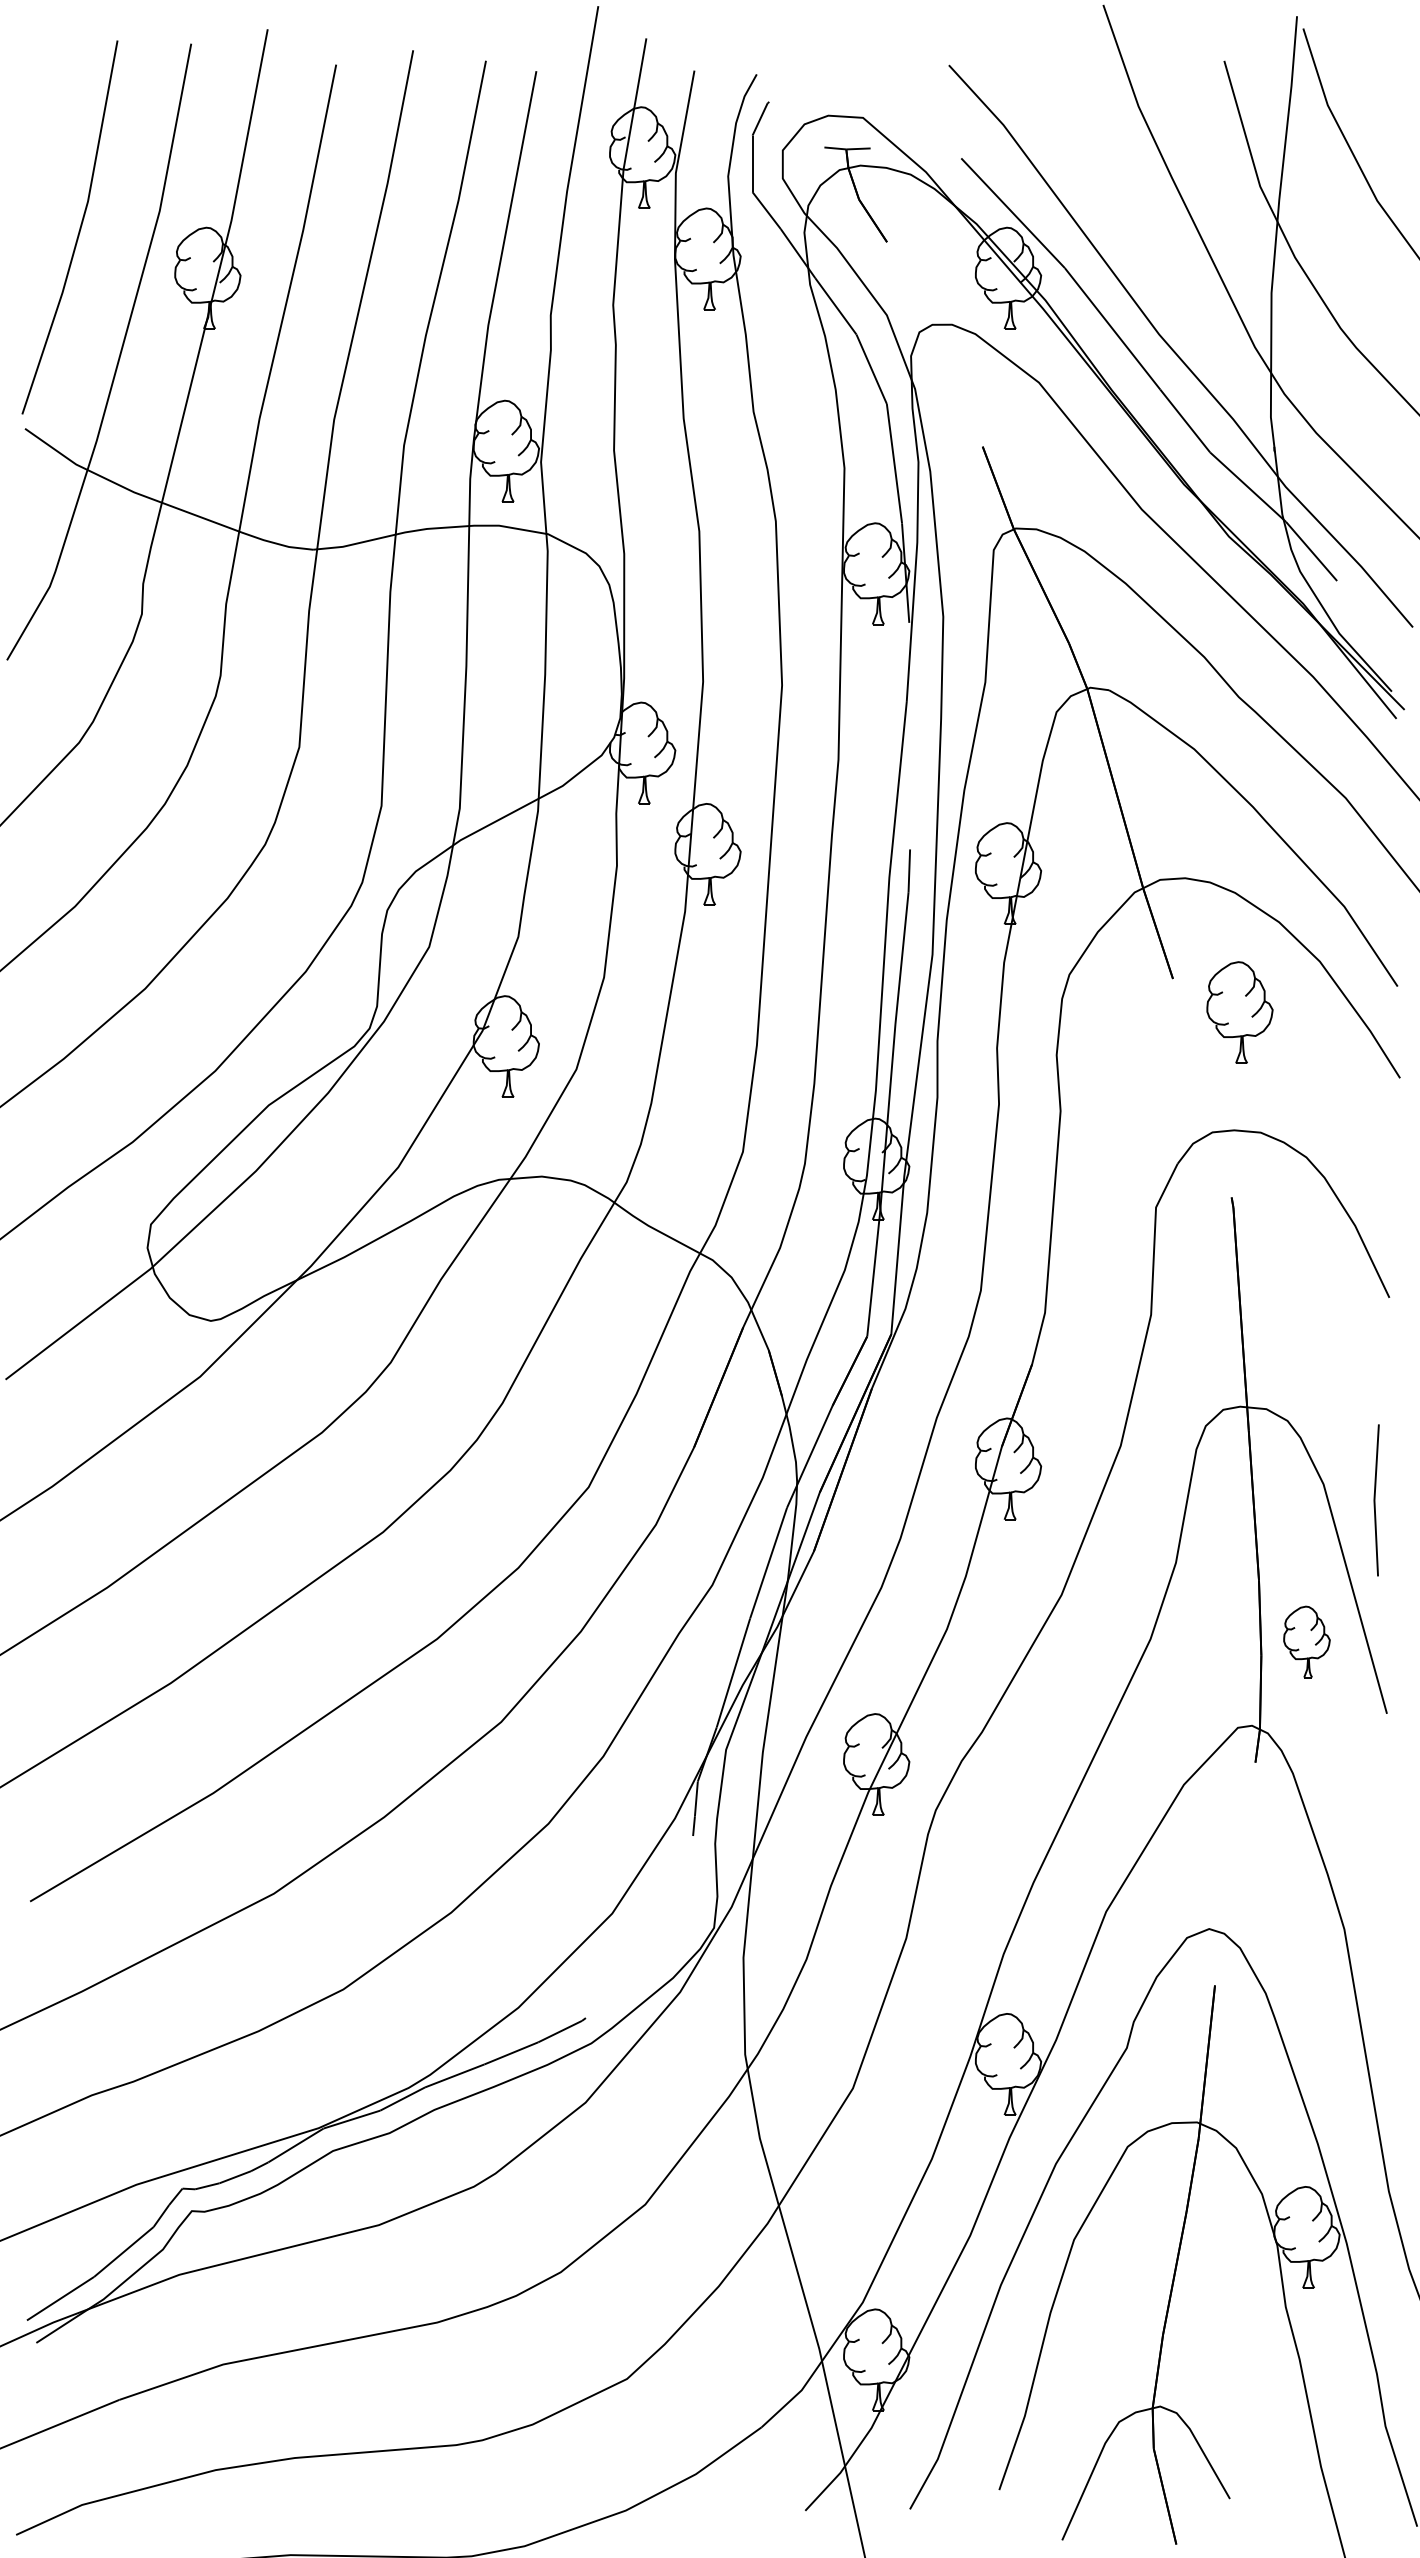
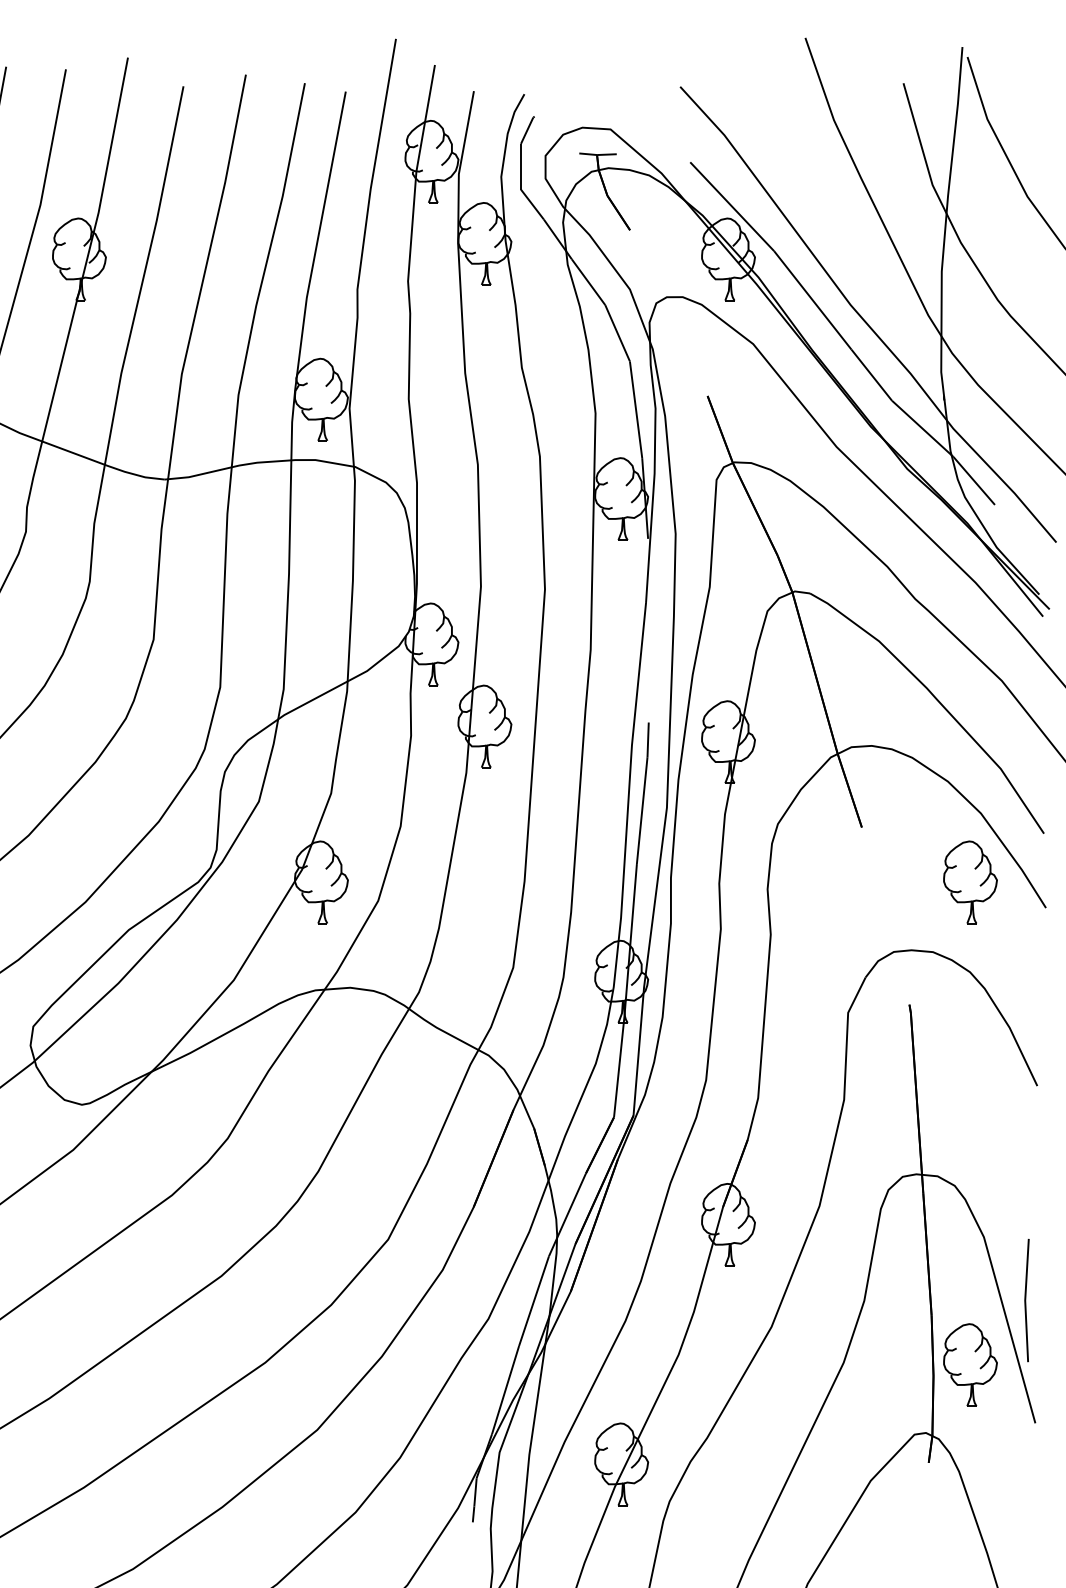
part: (1239, 1012) -> (970, 882), moved
line: (1375, 1500) -> (1026, 1300), moved
part: (1306, 1641) -> (970, 1364), size x1.43

